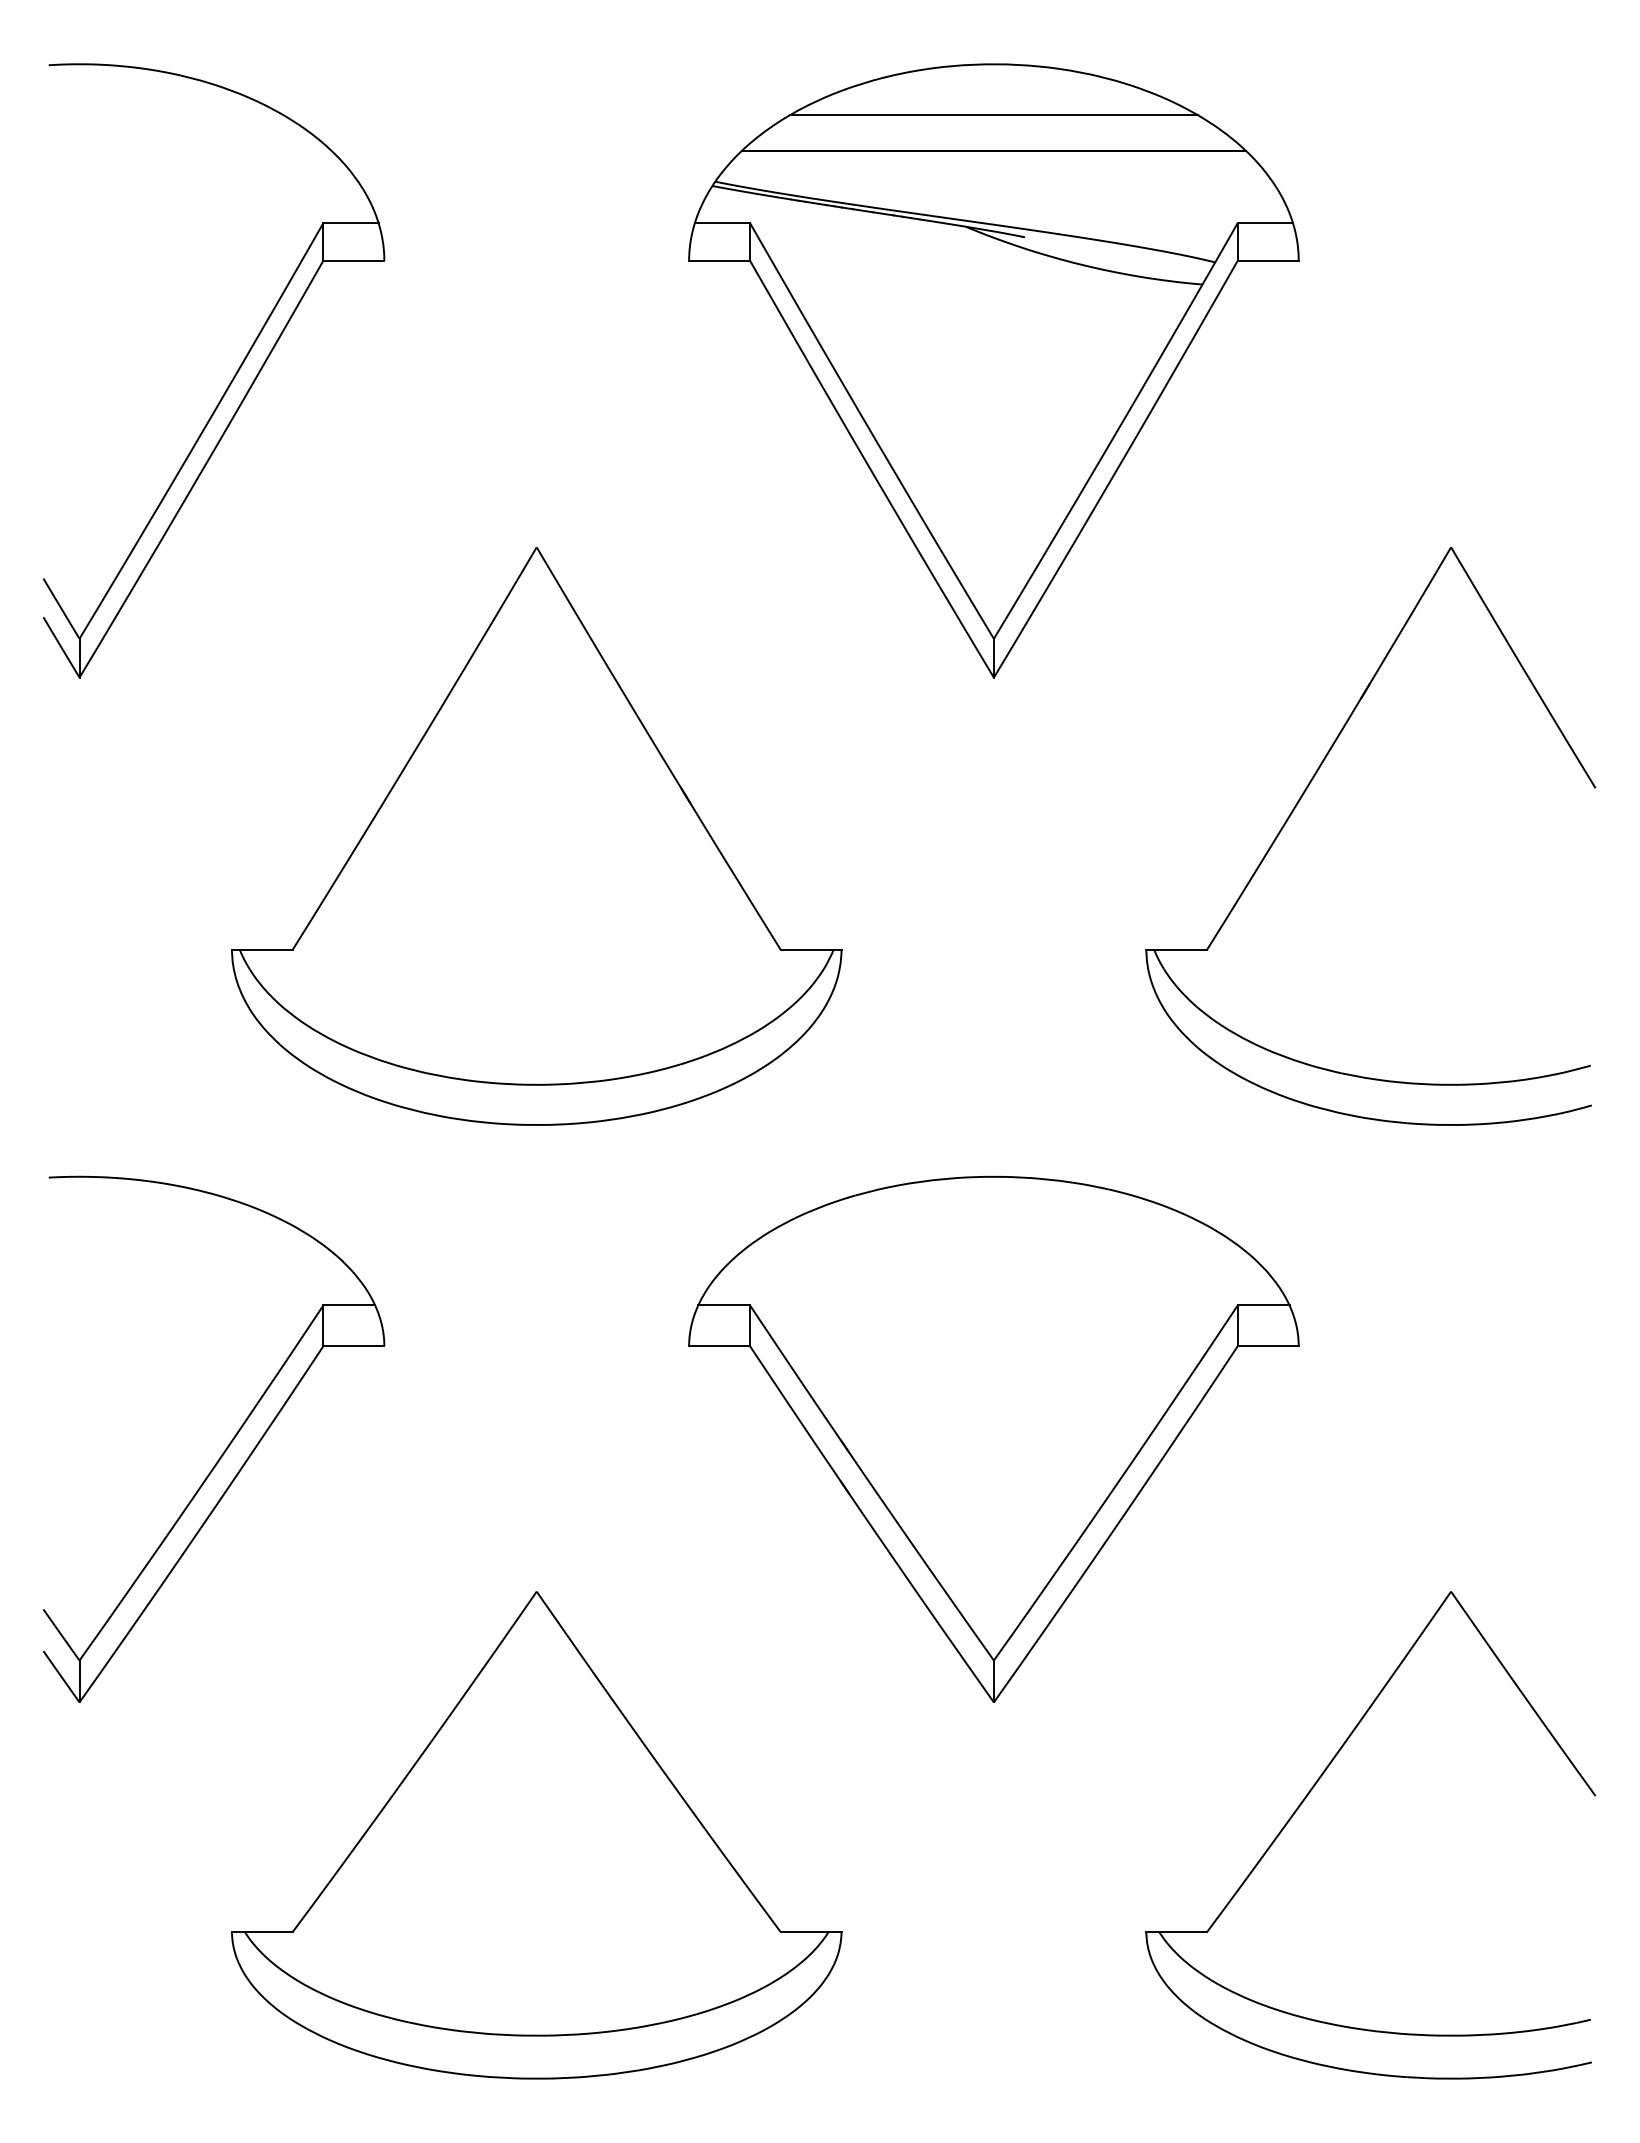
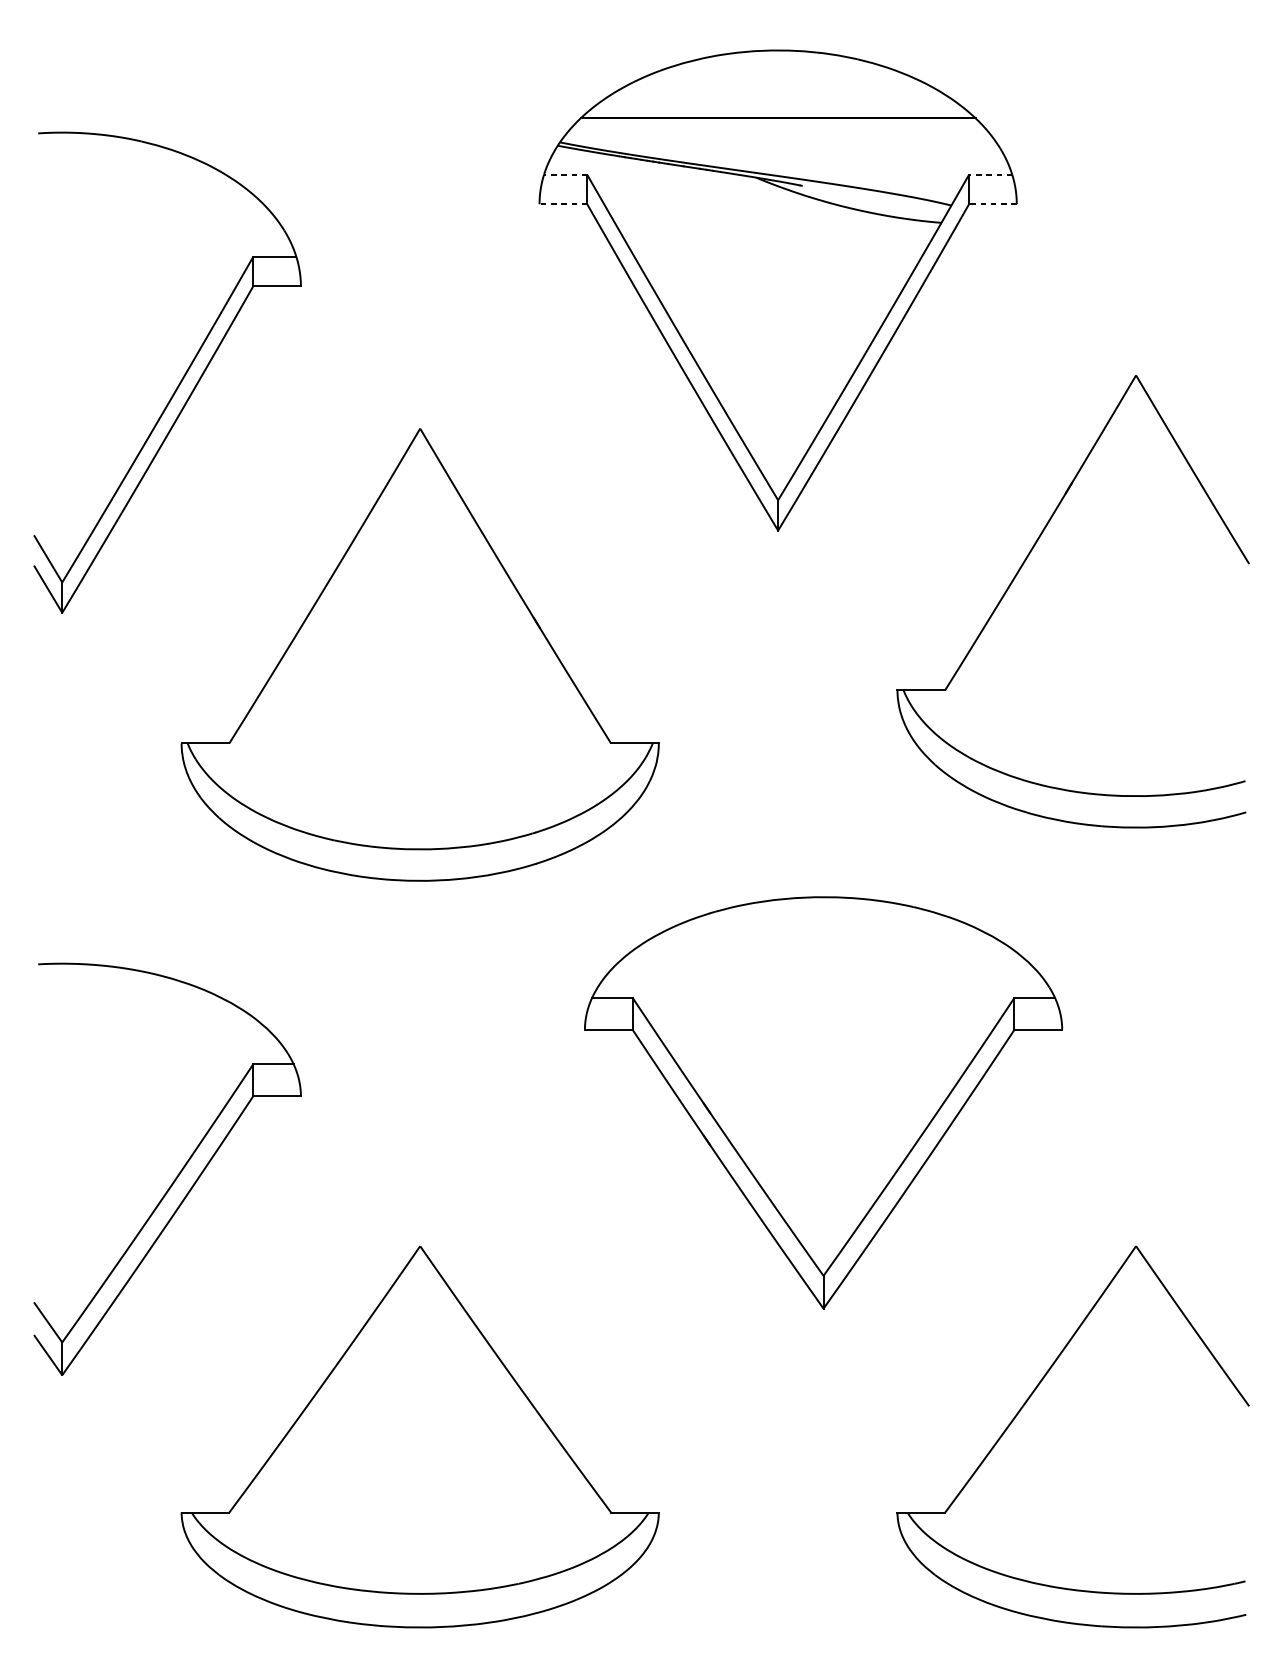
line: (993, 115) -> (777, 90), removed
line: (722, 223) -> (565, 175), solid -> dashed
line: (1265, 223) -> (990, 175), solid -> dashed
line: (719, 260) -> (563, 204), solid -> dashed
line: (1267, 260) -> (992, 204), solid -> dashed
part: (230, 381) -> (180, 381), moved
part: (1302, 797) -> (1019, 571), moved
part: (993, 1438) -> (823, 1102), moved
part: (227, 1445) -> (178, 1174), moved

